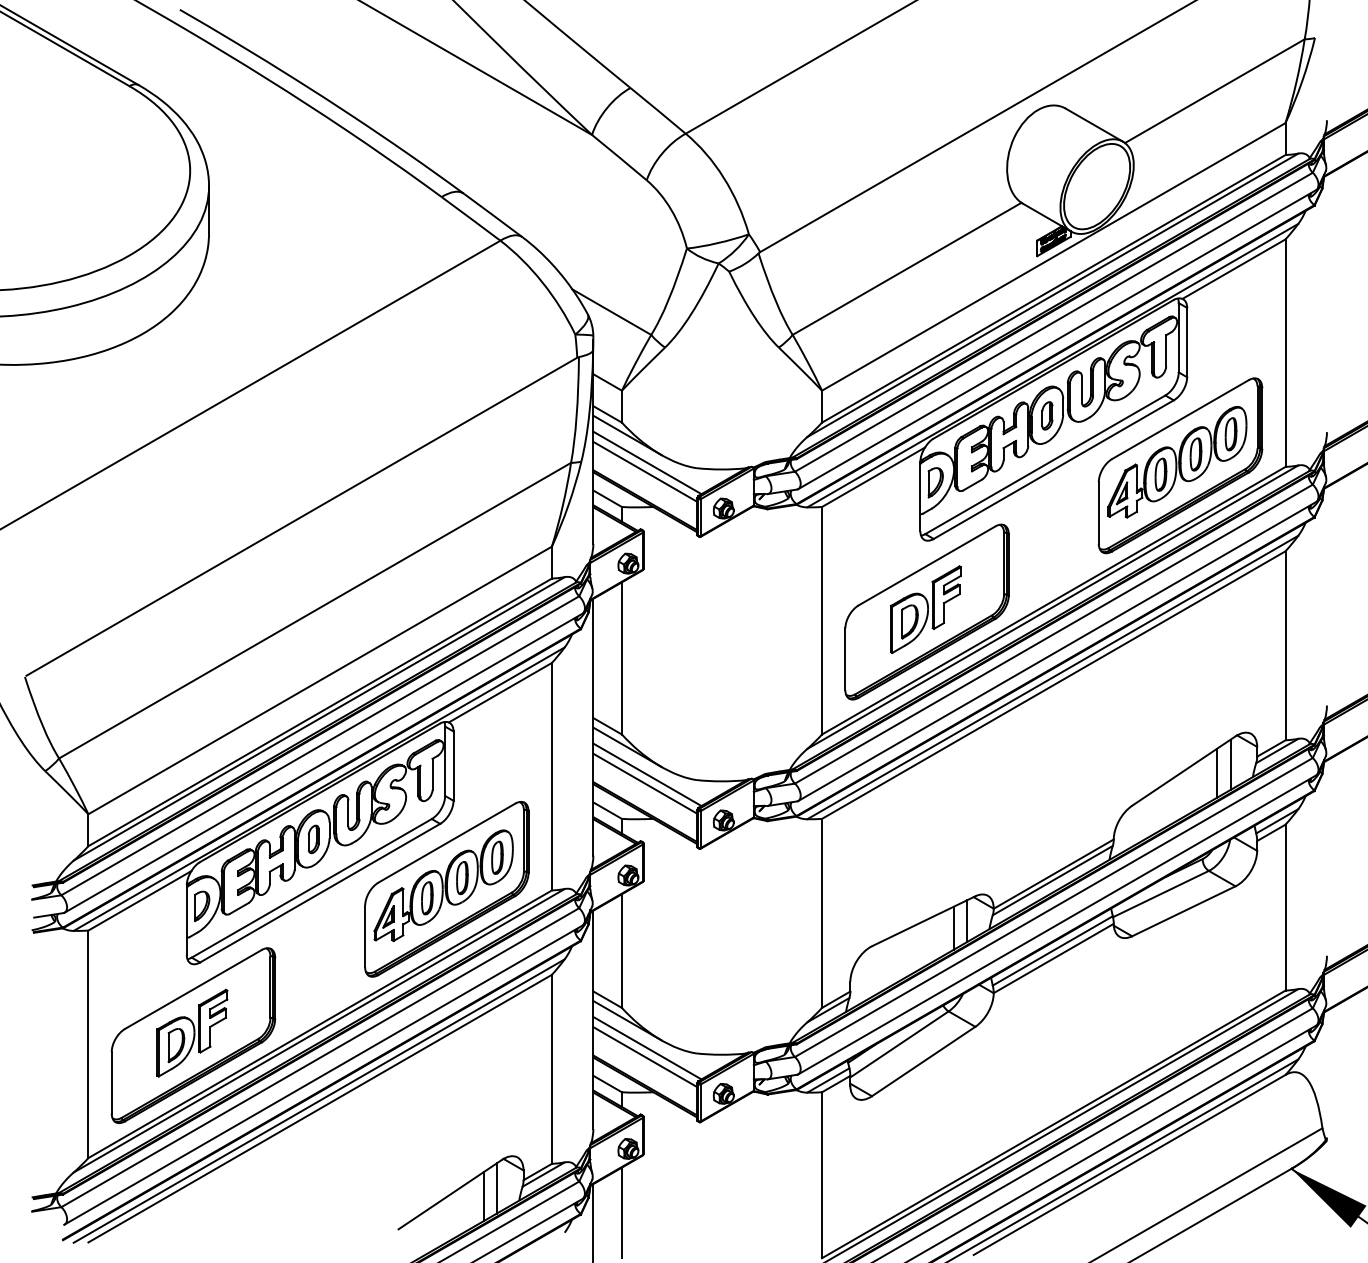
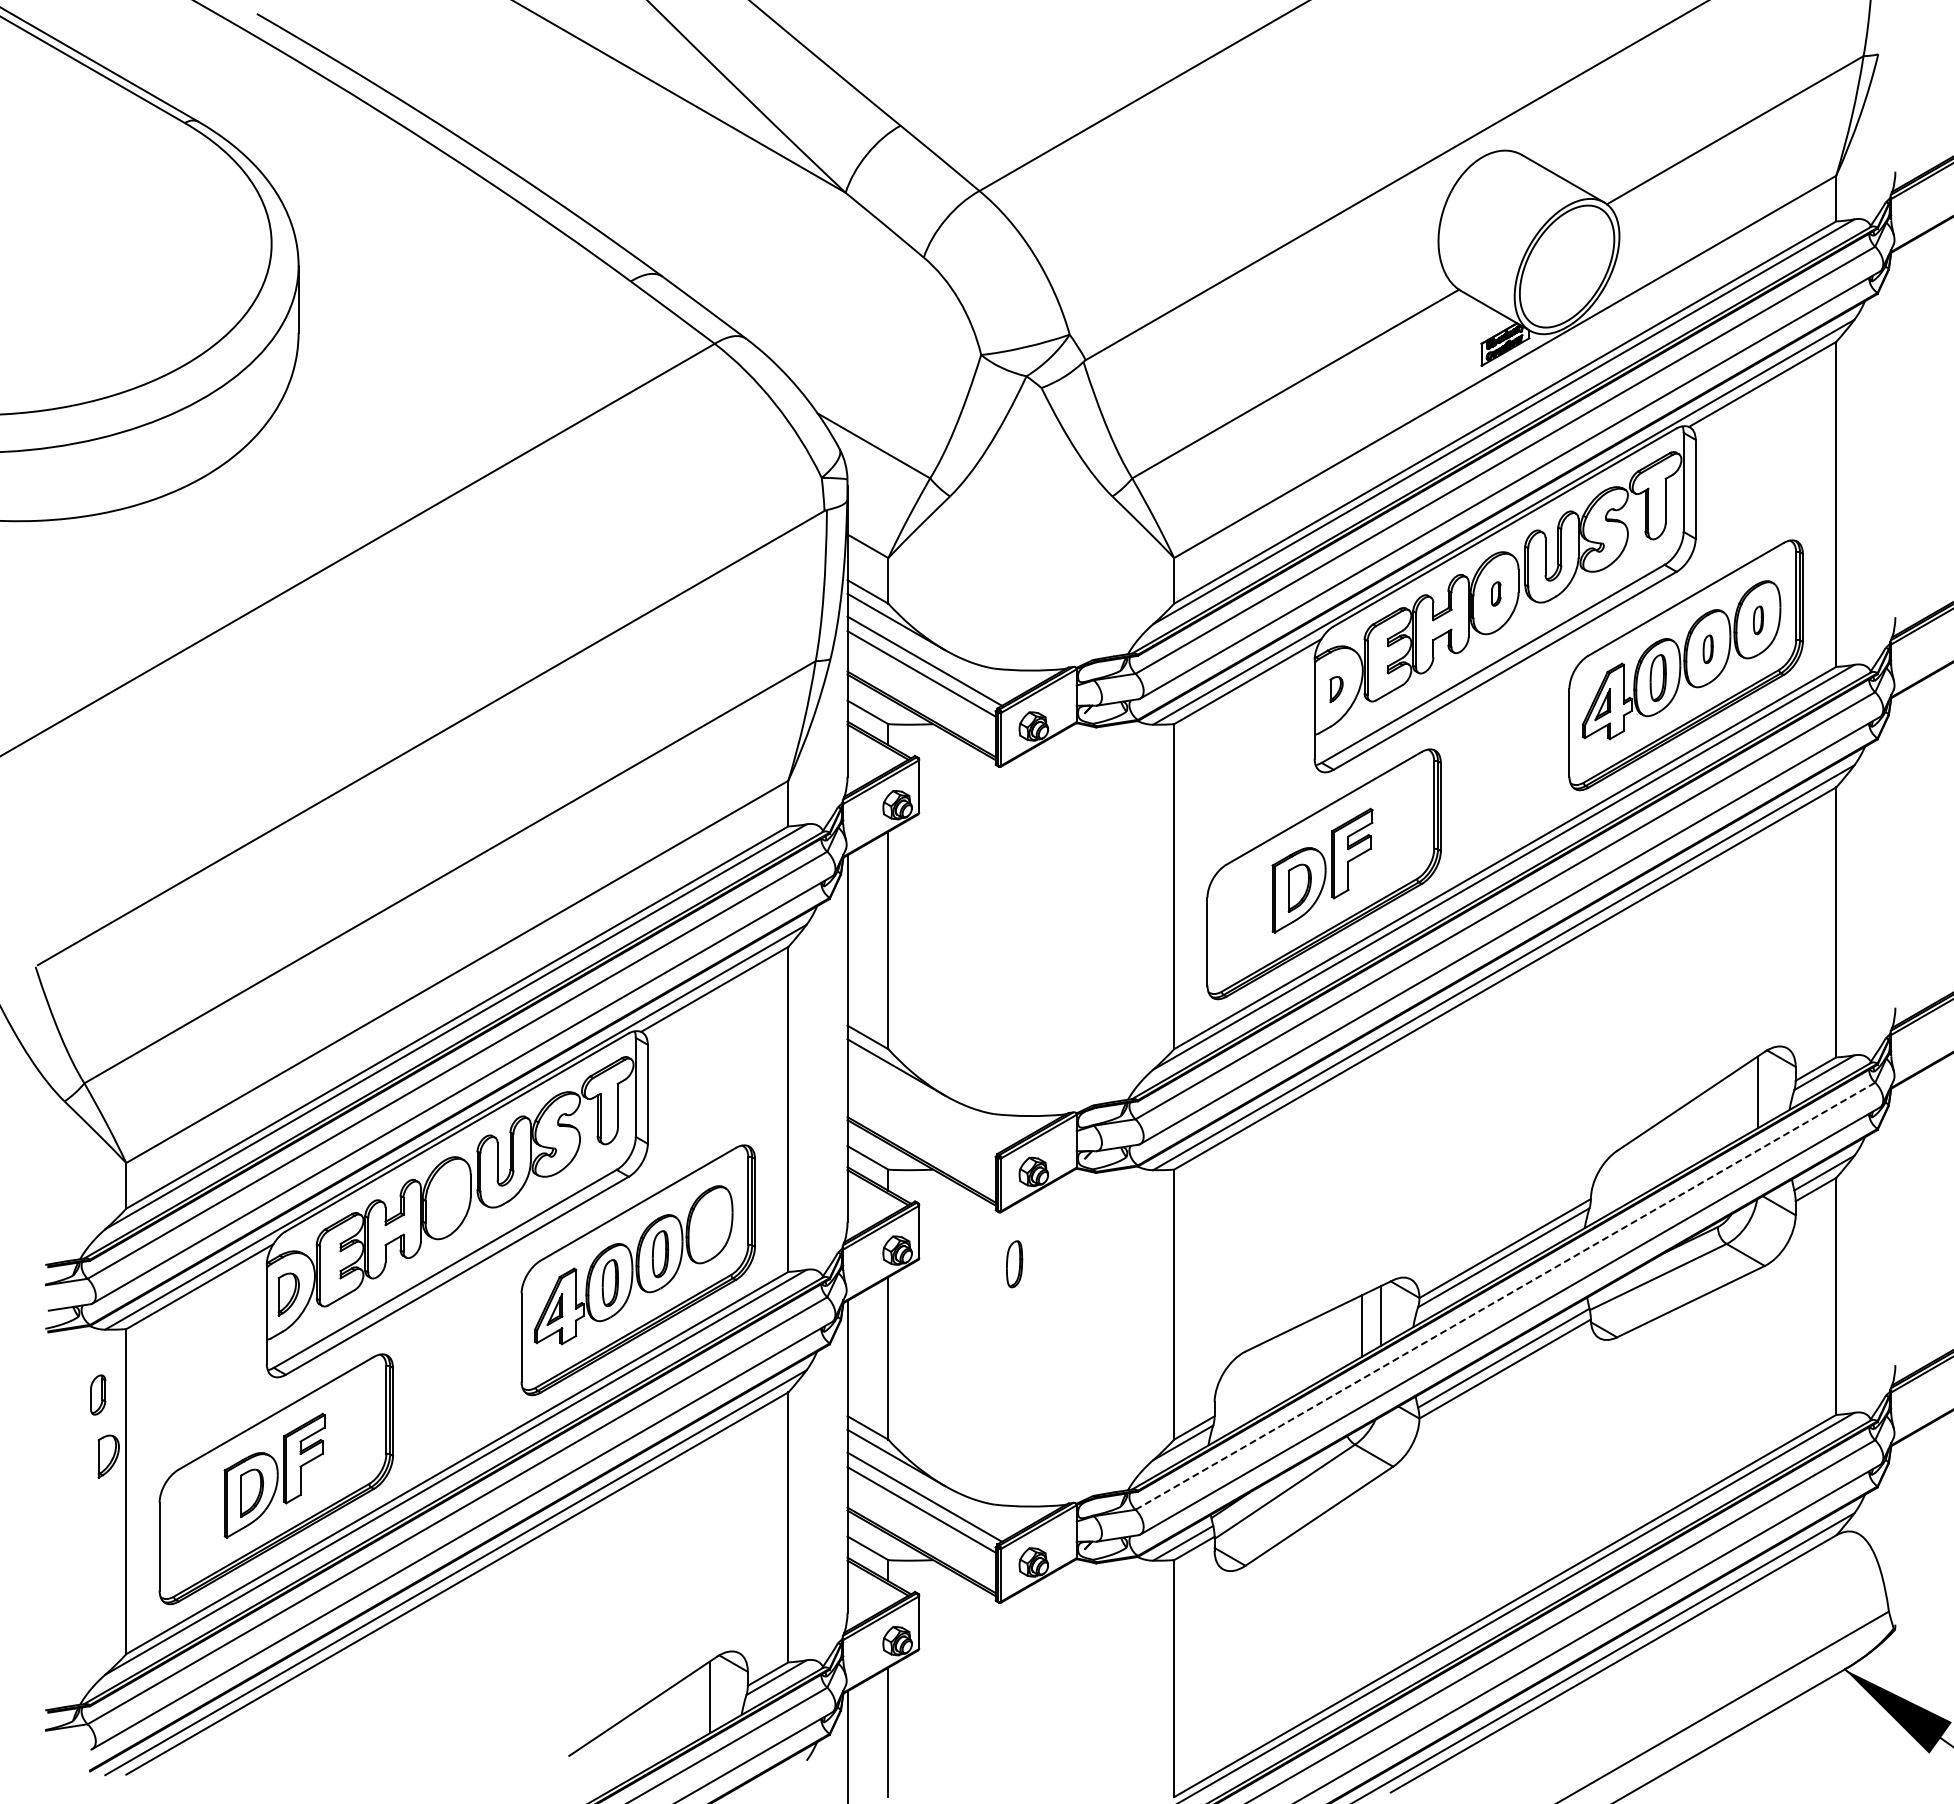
part: (1047, 415) -> (1496, 593), size x0.6
part: (1231, 434) -> (1758, 620), size x0.6
part: (1195, 454) -> (1707, 649), size x0.6
part: (935, 482) -> (1336, 689), size x0.6
line: (1217, 773) -> (1738, 1104), removed
line: (647, 774) -> (924, 1106), removed
line: (645, 783) -> (921, 1119), removed
part: (313, 839) -> (98, 1394), moved
part: (497, 857) -> (1014, 1264), moved
line: (1054, 907) -> (1505, 1296), solid -> dashed
part: (75, 1019) -> (108, 1456), added
line: (483, 1196) -> (690, 1709), removed

